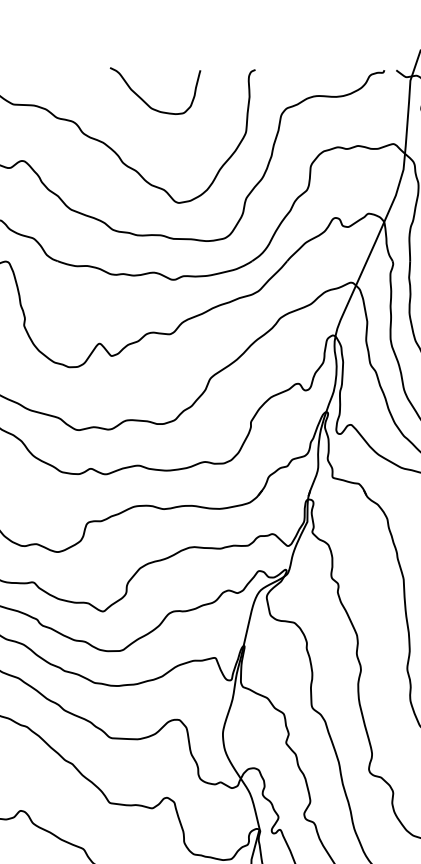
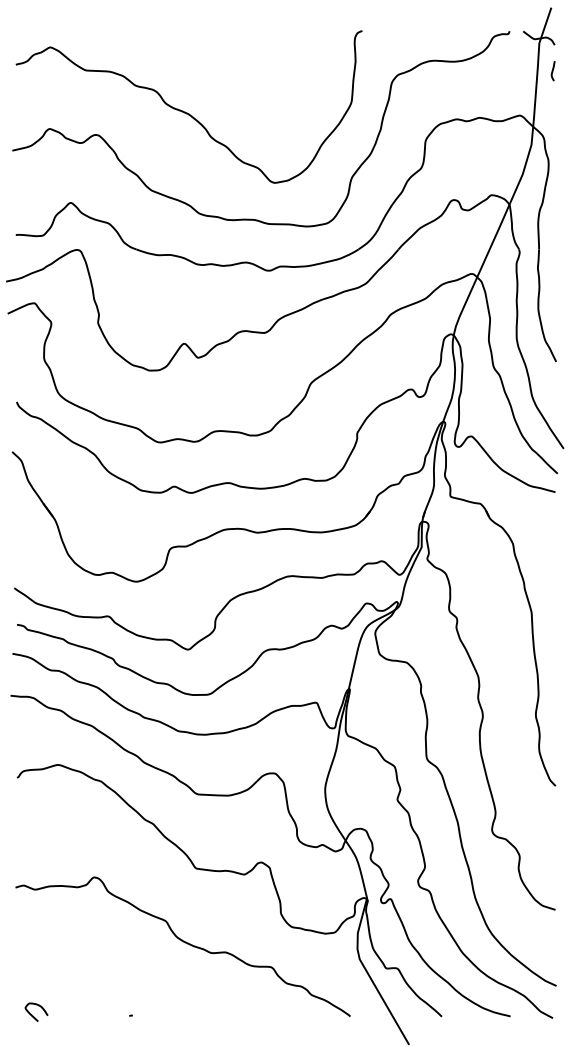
curve: (146, 101) -> (237, 67), removed

